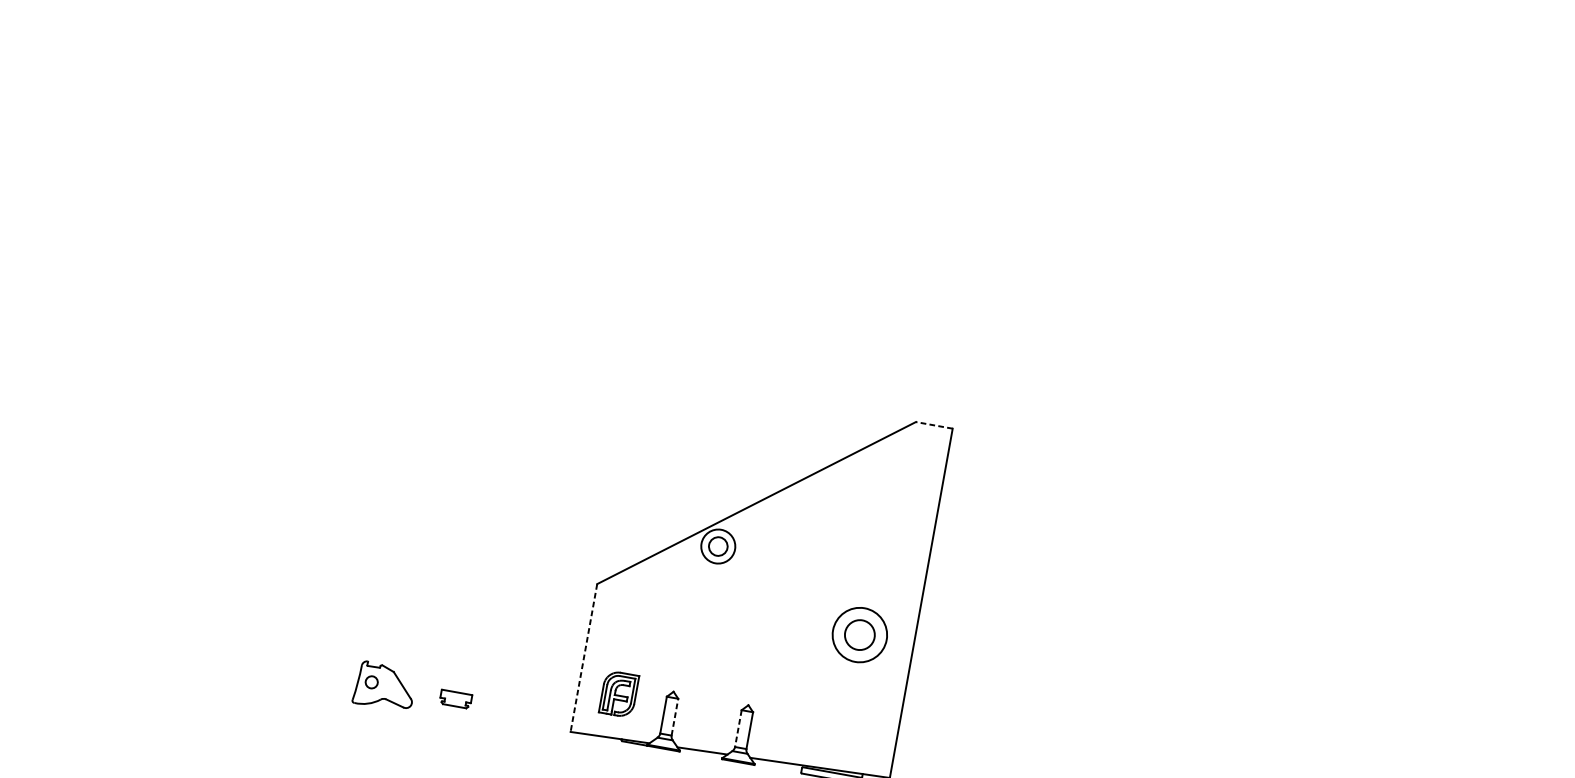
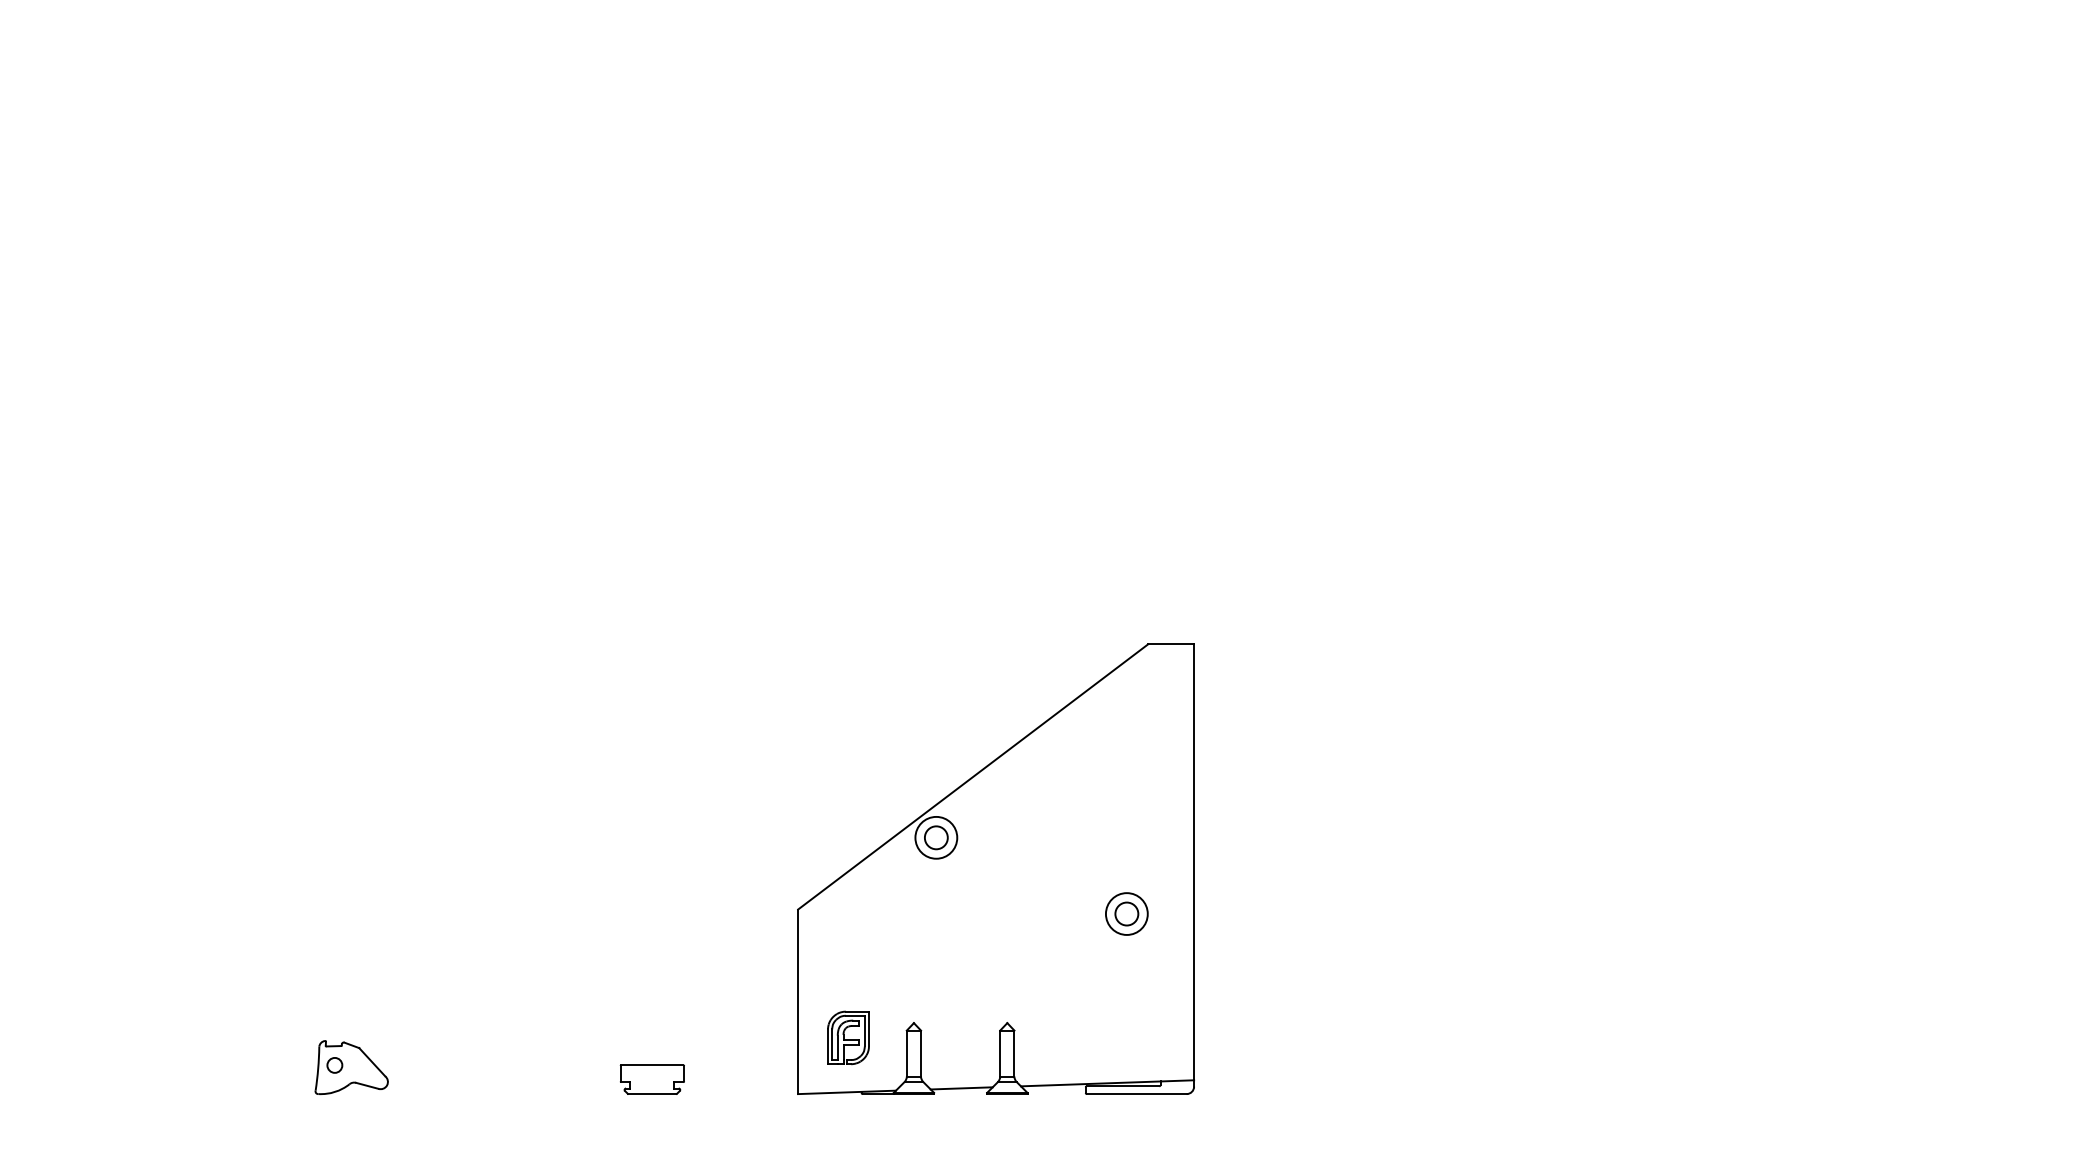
line: (934, 425) -> (1171, 644), dashed -> solid
part: (859, 634) -> (1126, 913), size x0.62
line: (584, 658) -> (798, 1002), dashed -> solid
part: (384, 686) -> (351, 1067), moved
part: (455, 699) -> (651, 1079), size x1.67
line: (675, 717) -> (921, 1053), dashed -> solid
line: (738, 728) -> (1000, 1053), dashed -> solid

